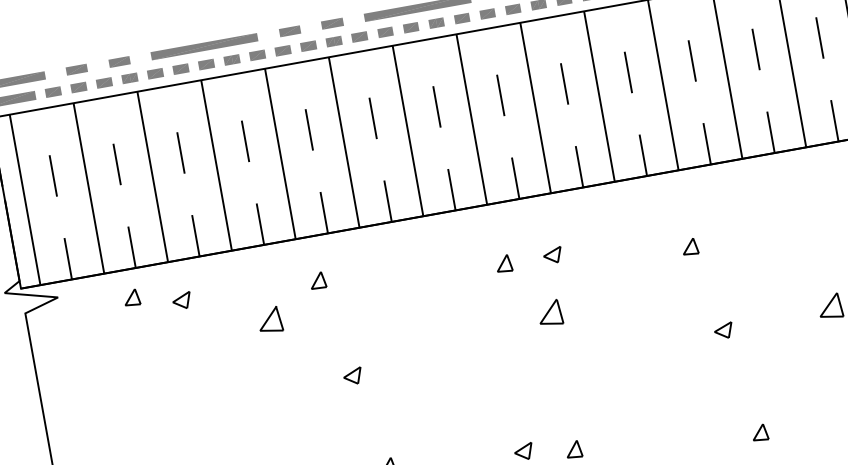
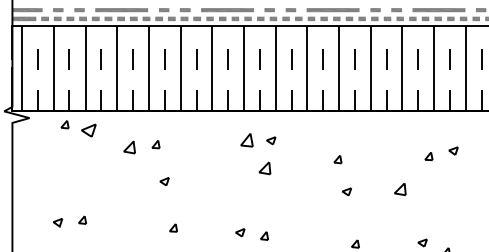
part: (689, 247) -> (337, 159), moved
part: (503, 263) -> (246, 140), size x1.6
part: (316, 280) -> (155, 144), moved
part: (181, 301) -> (88, 130), size x1.6

